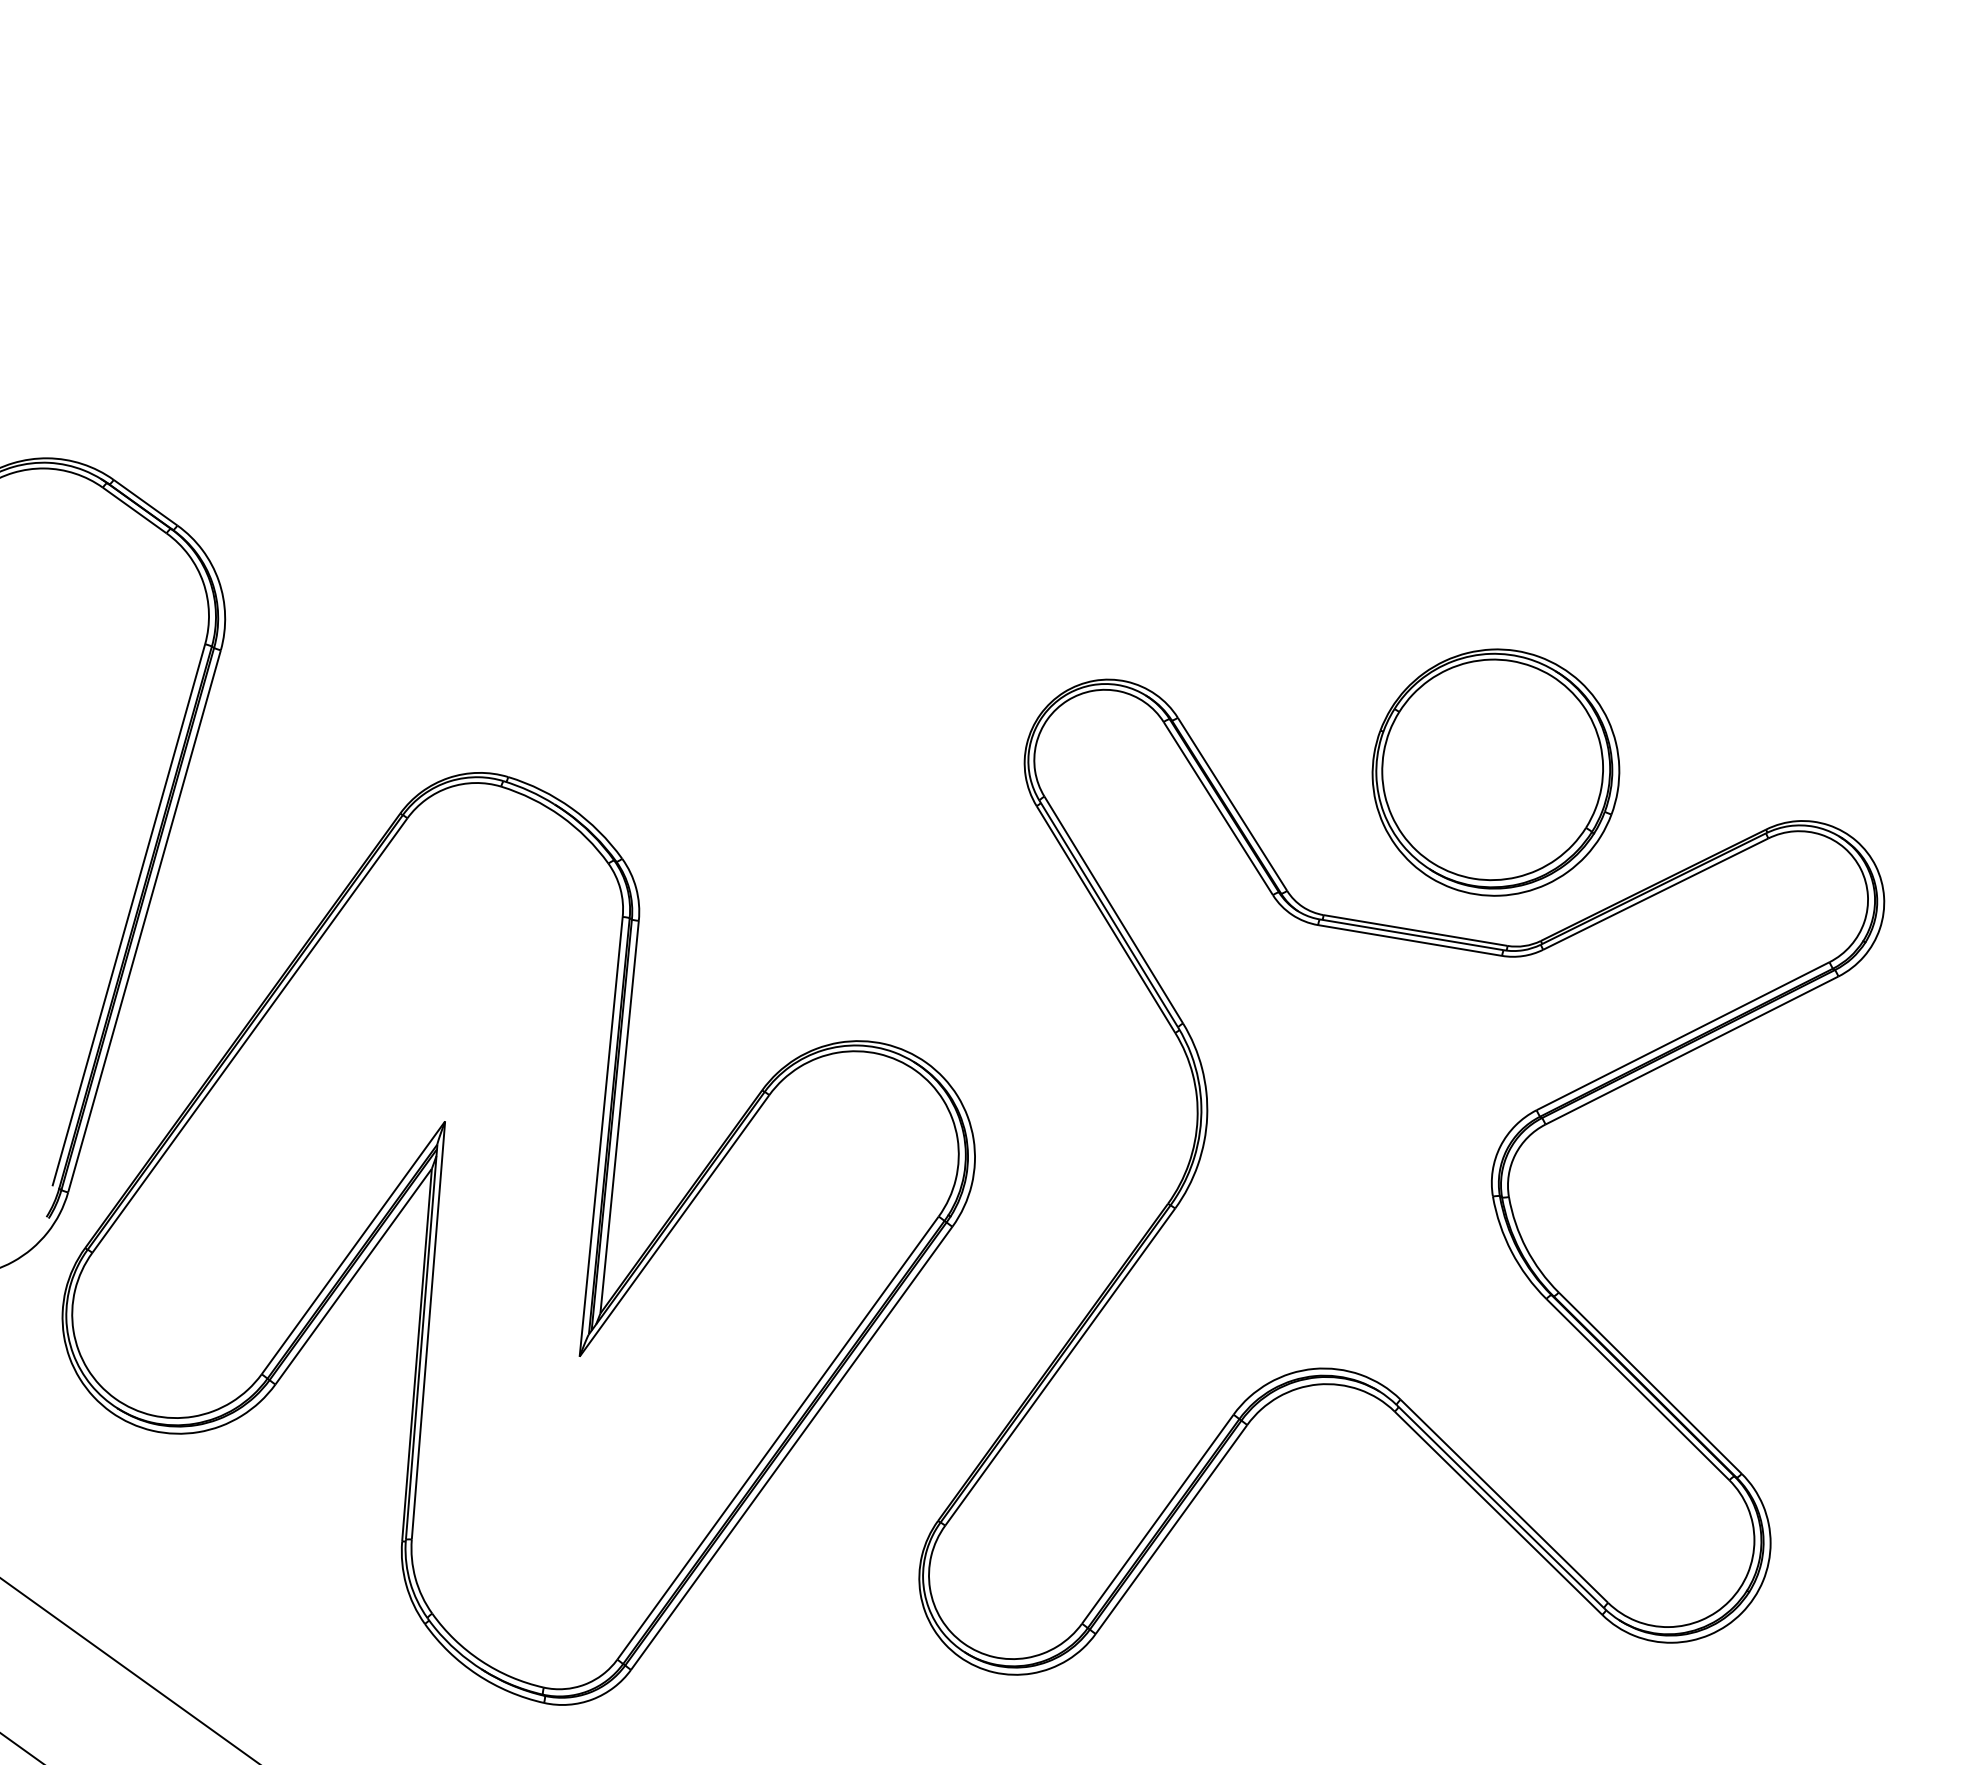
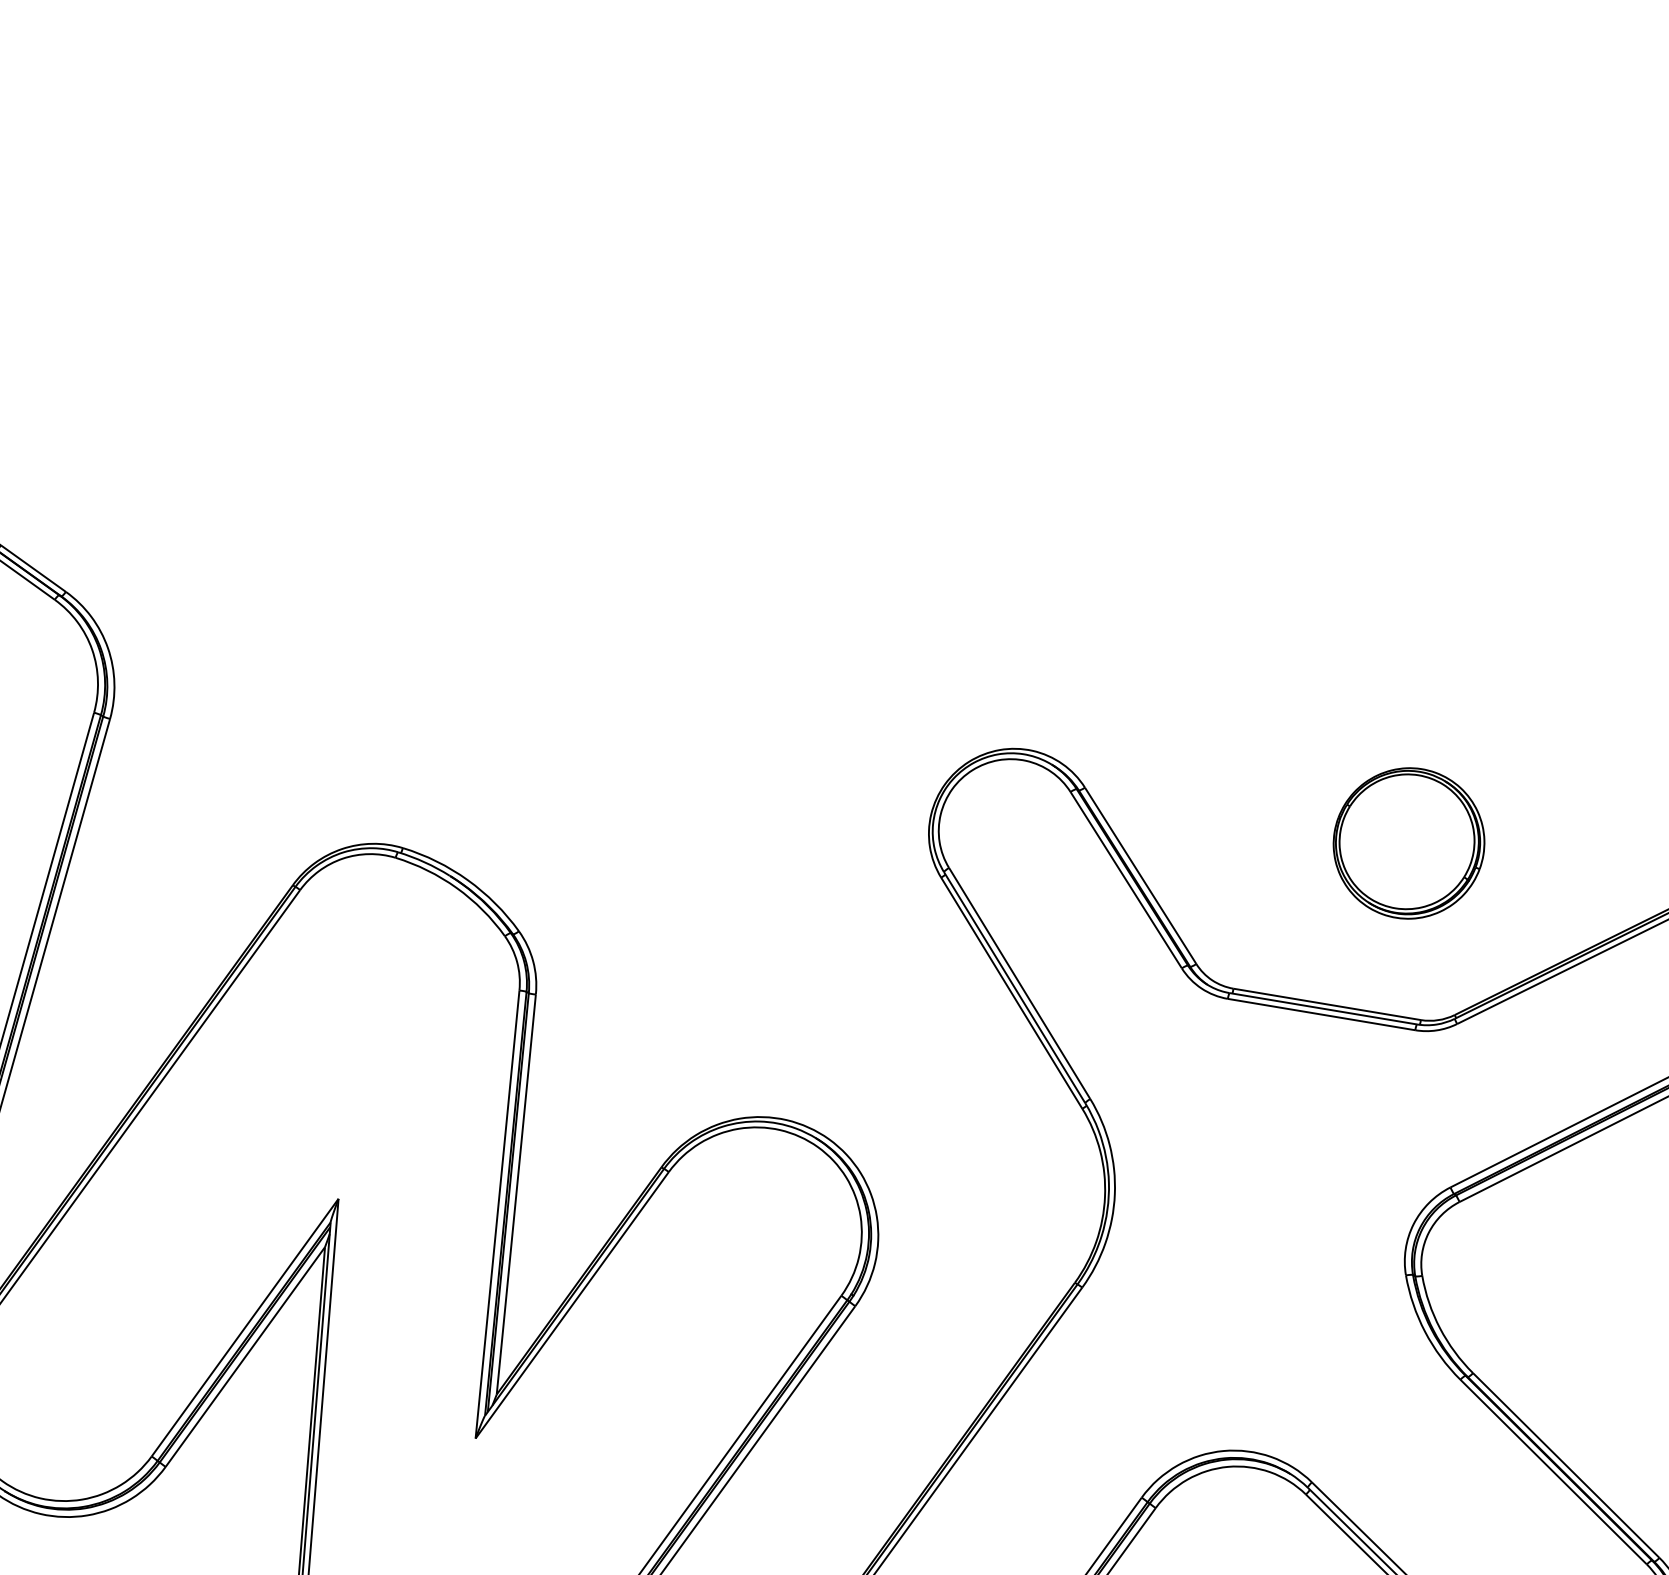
part: (1495, 772) -> (1408, 843), size x0.6

